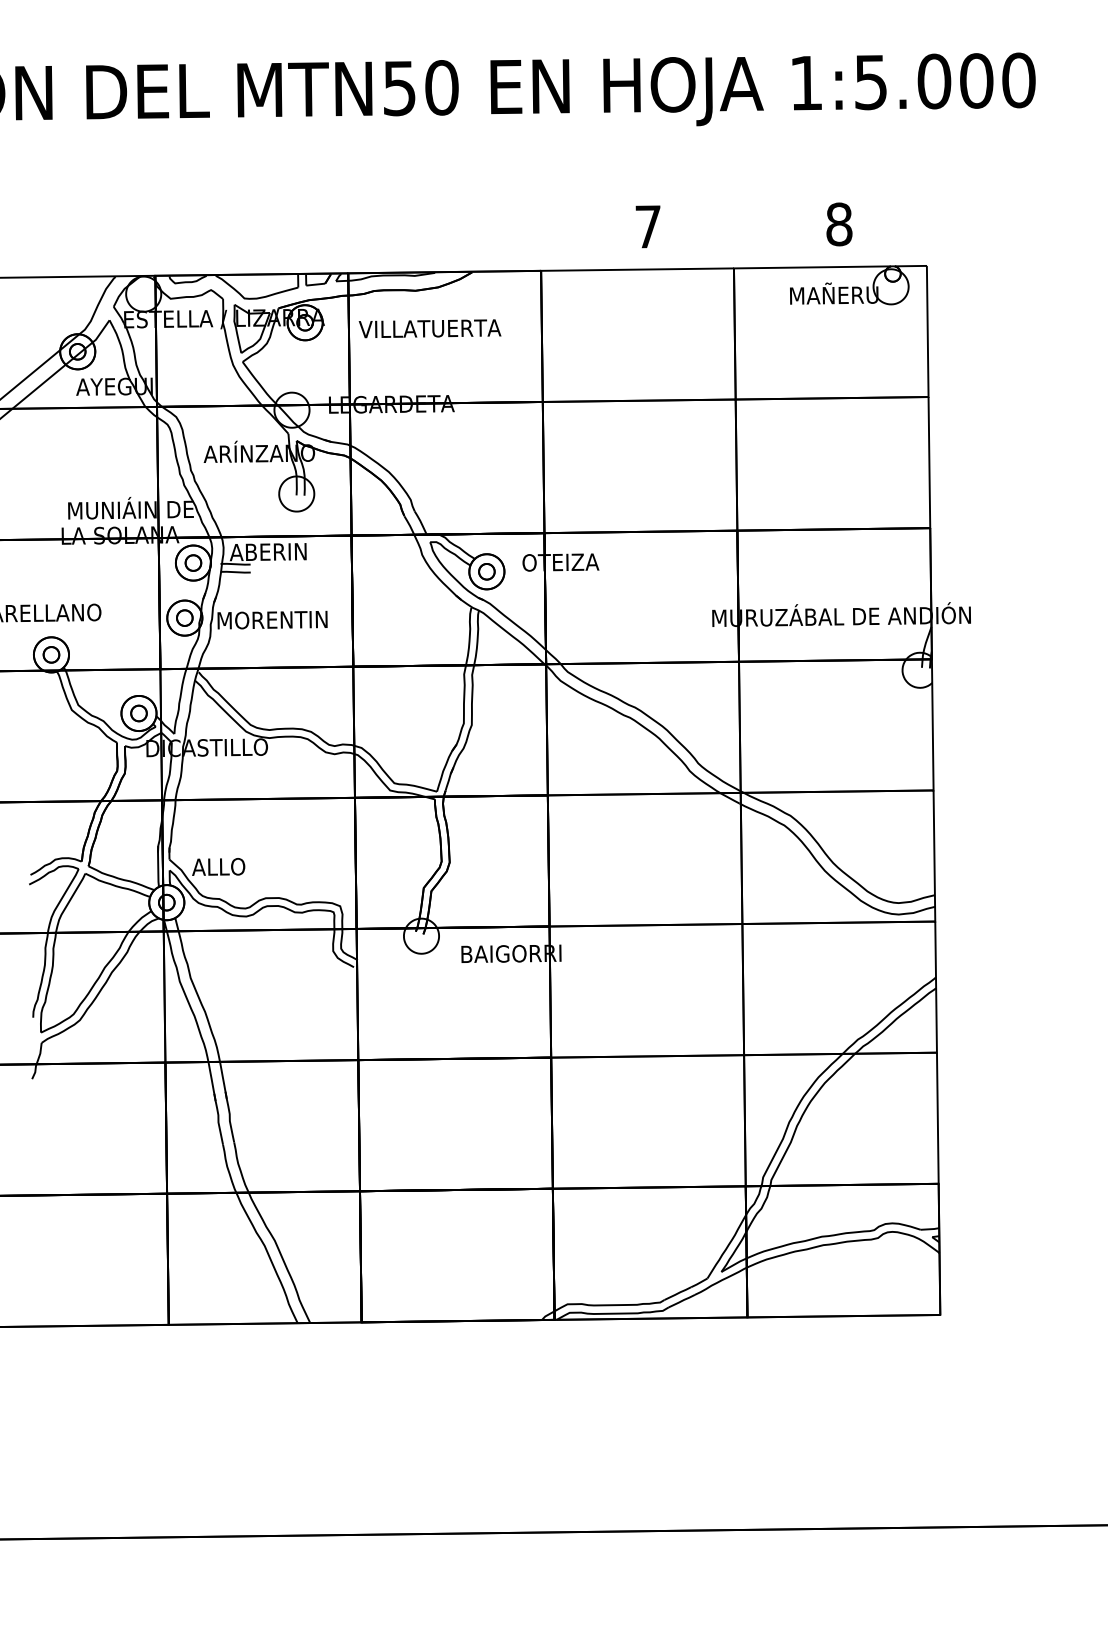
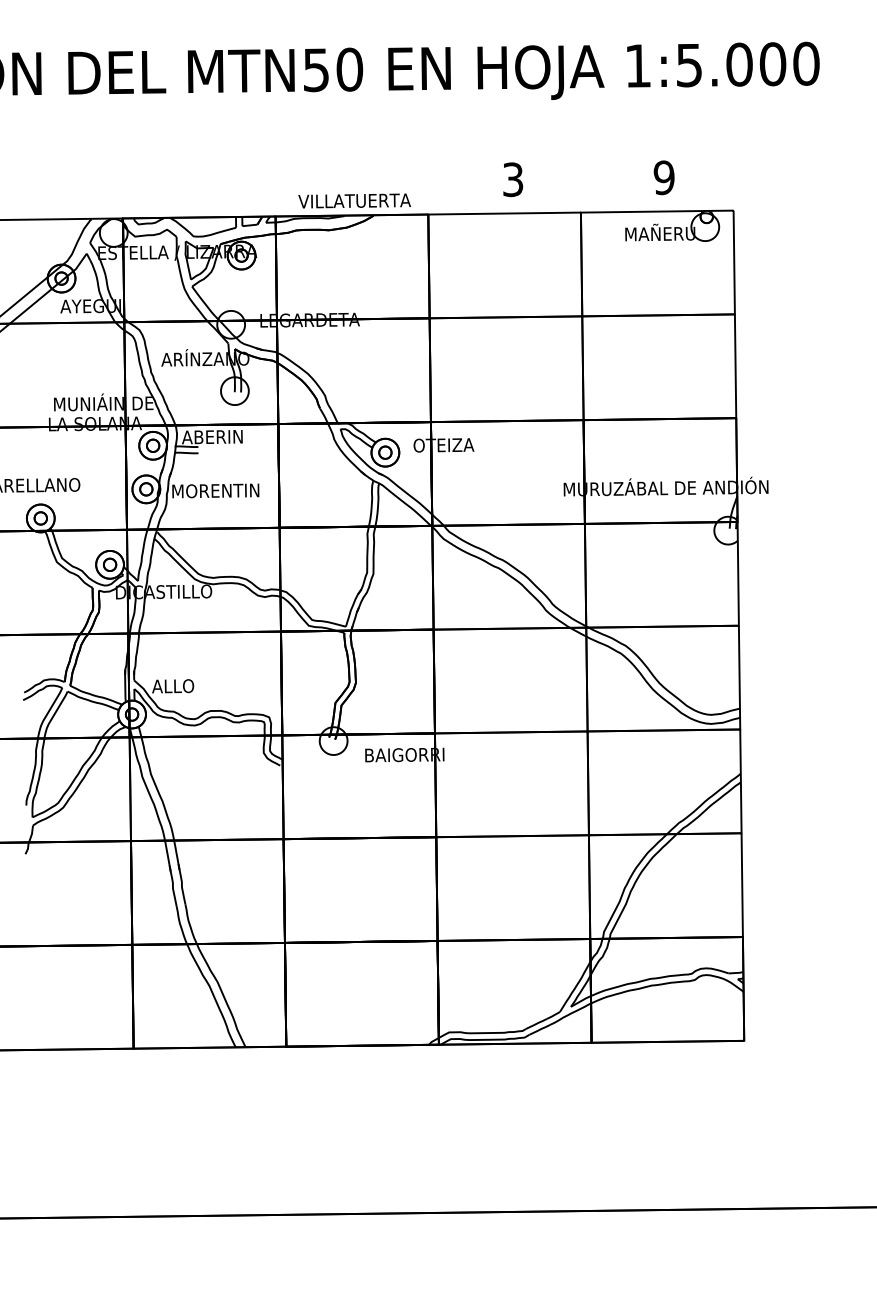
text: (839, 224) -> (664, 177), 8 -> 9
text: (647, 226) -> (512, 179), 7 -> 3
text: (429, 328) -> (354, 200), moved

